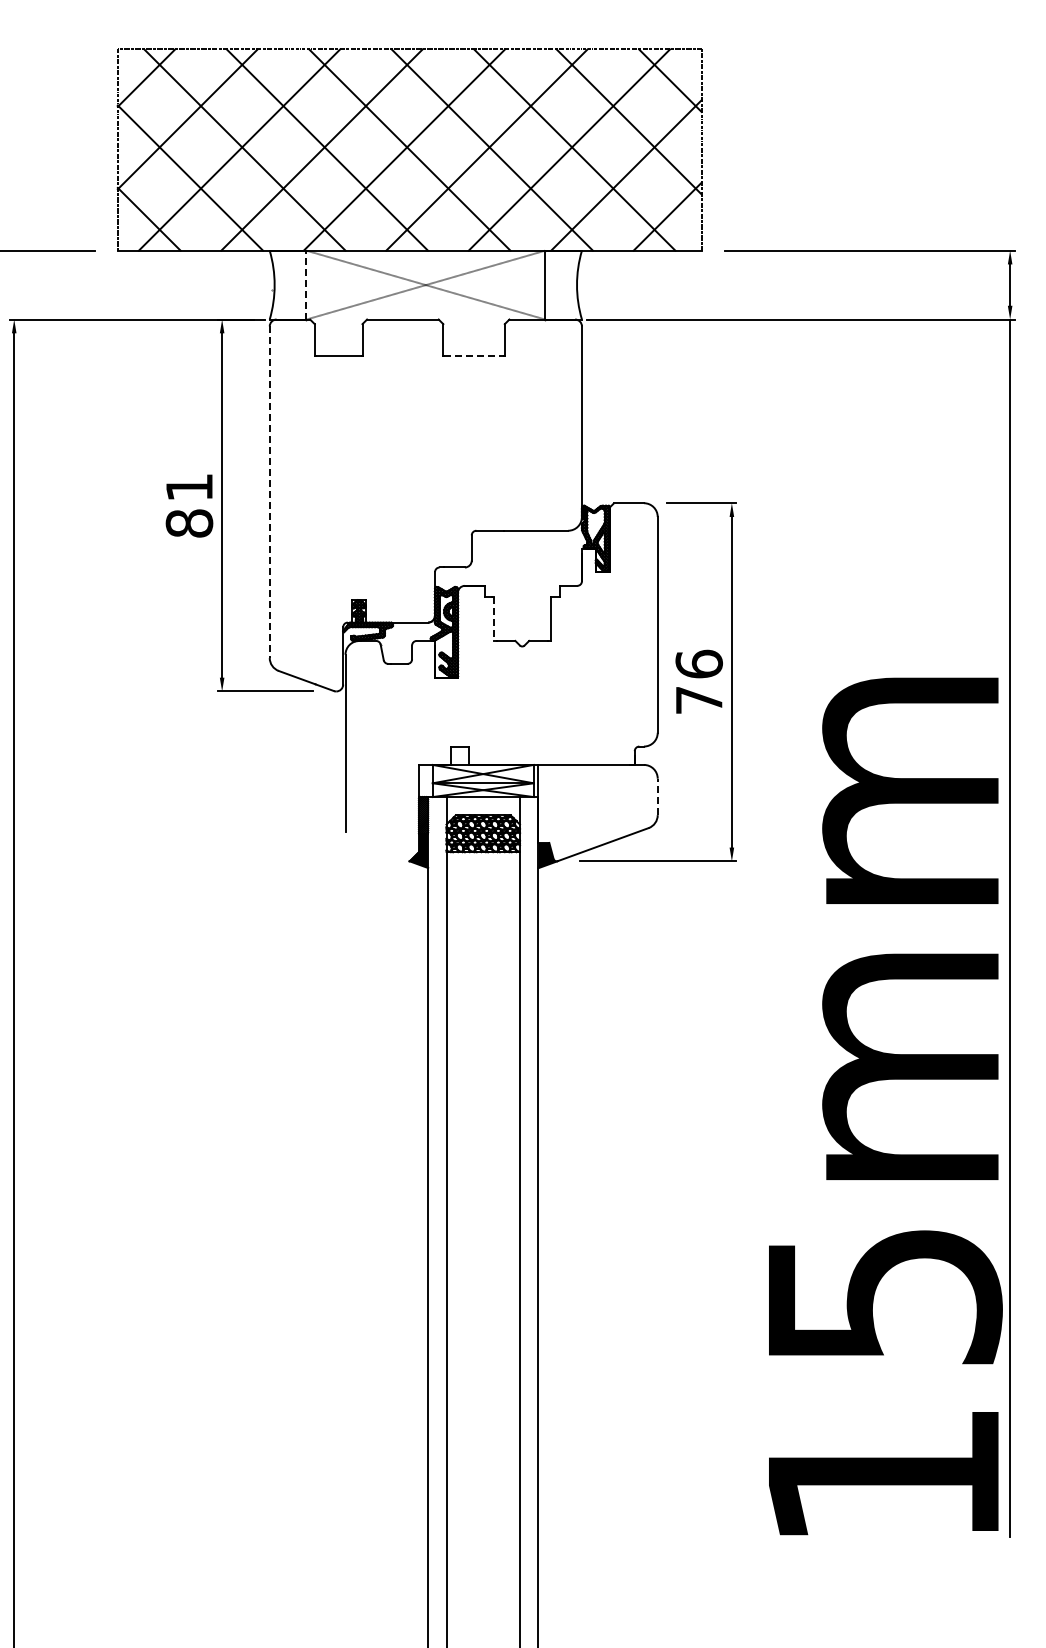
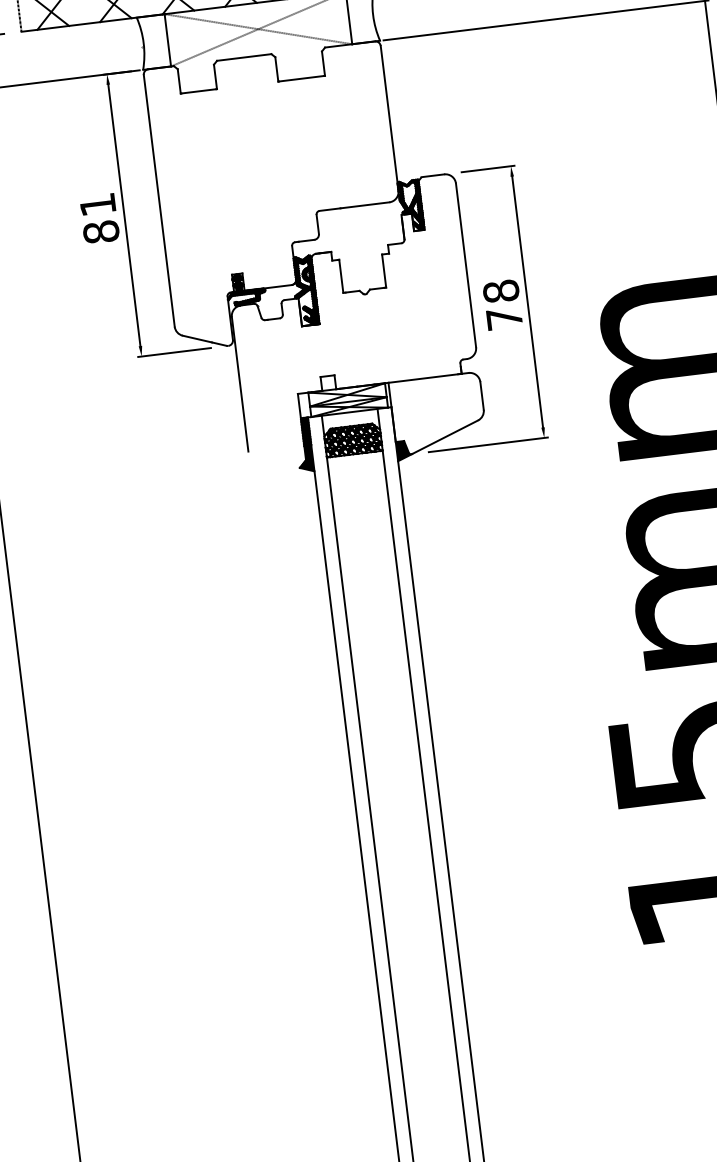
line: (306, 284) -> (167, 39), dashed -> solid
line: (474, 356) -> (301, 78), dashed -> solid
line: (269, 492) -> (159, 201), dashed -> solid
line: (494, 619) -> (341, 276), dashed -> solid
text: (698, 663) -> (500, 290), 76 -> 78
line: (657, 796) -> (481, 395), dashed -> solid

